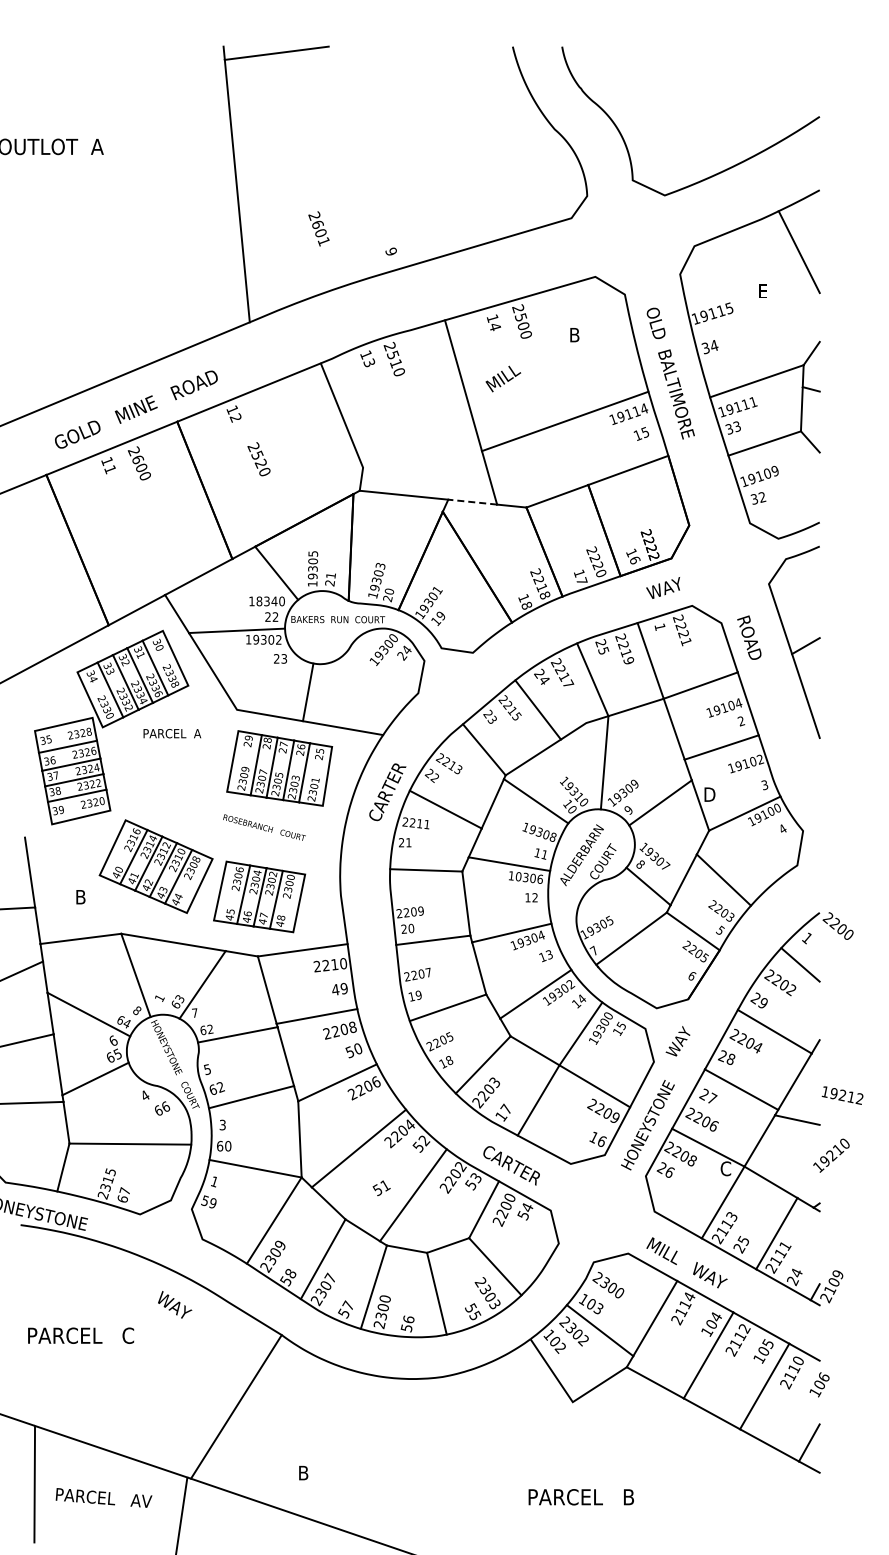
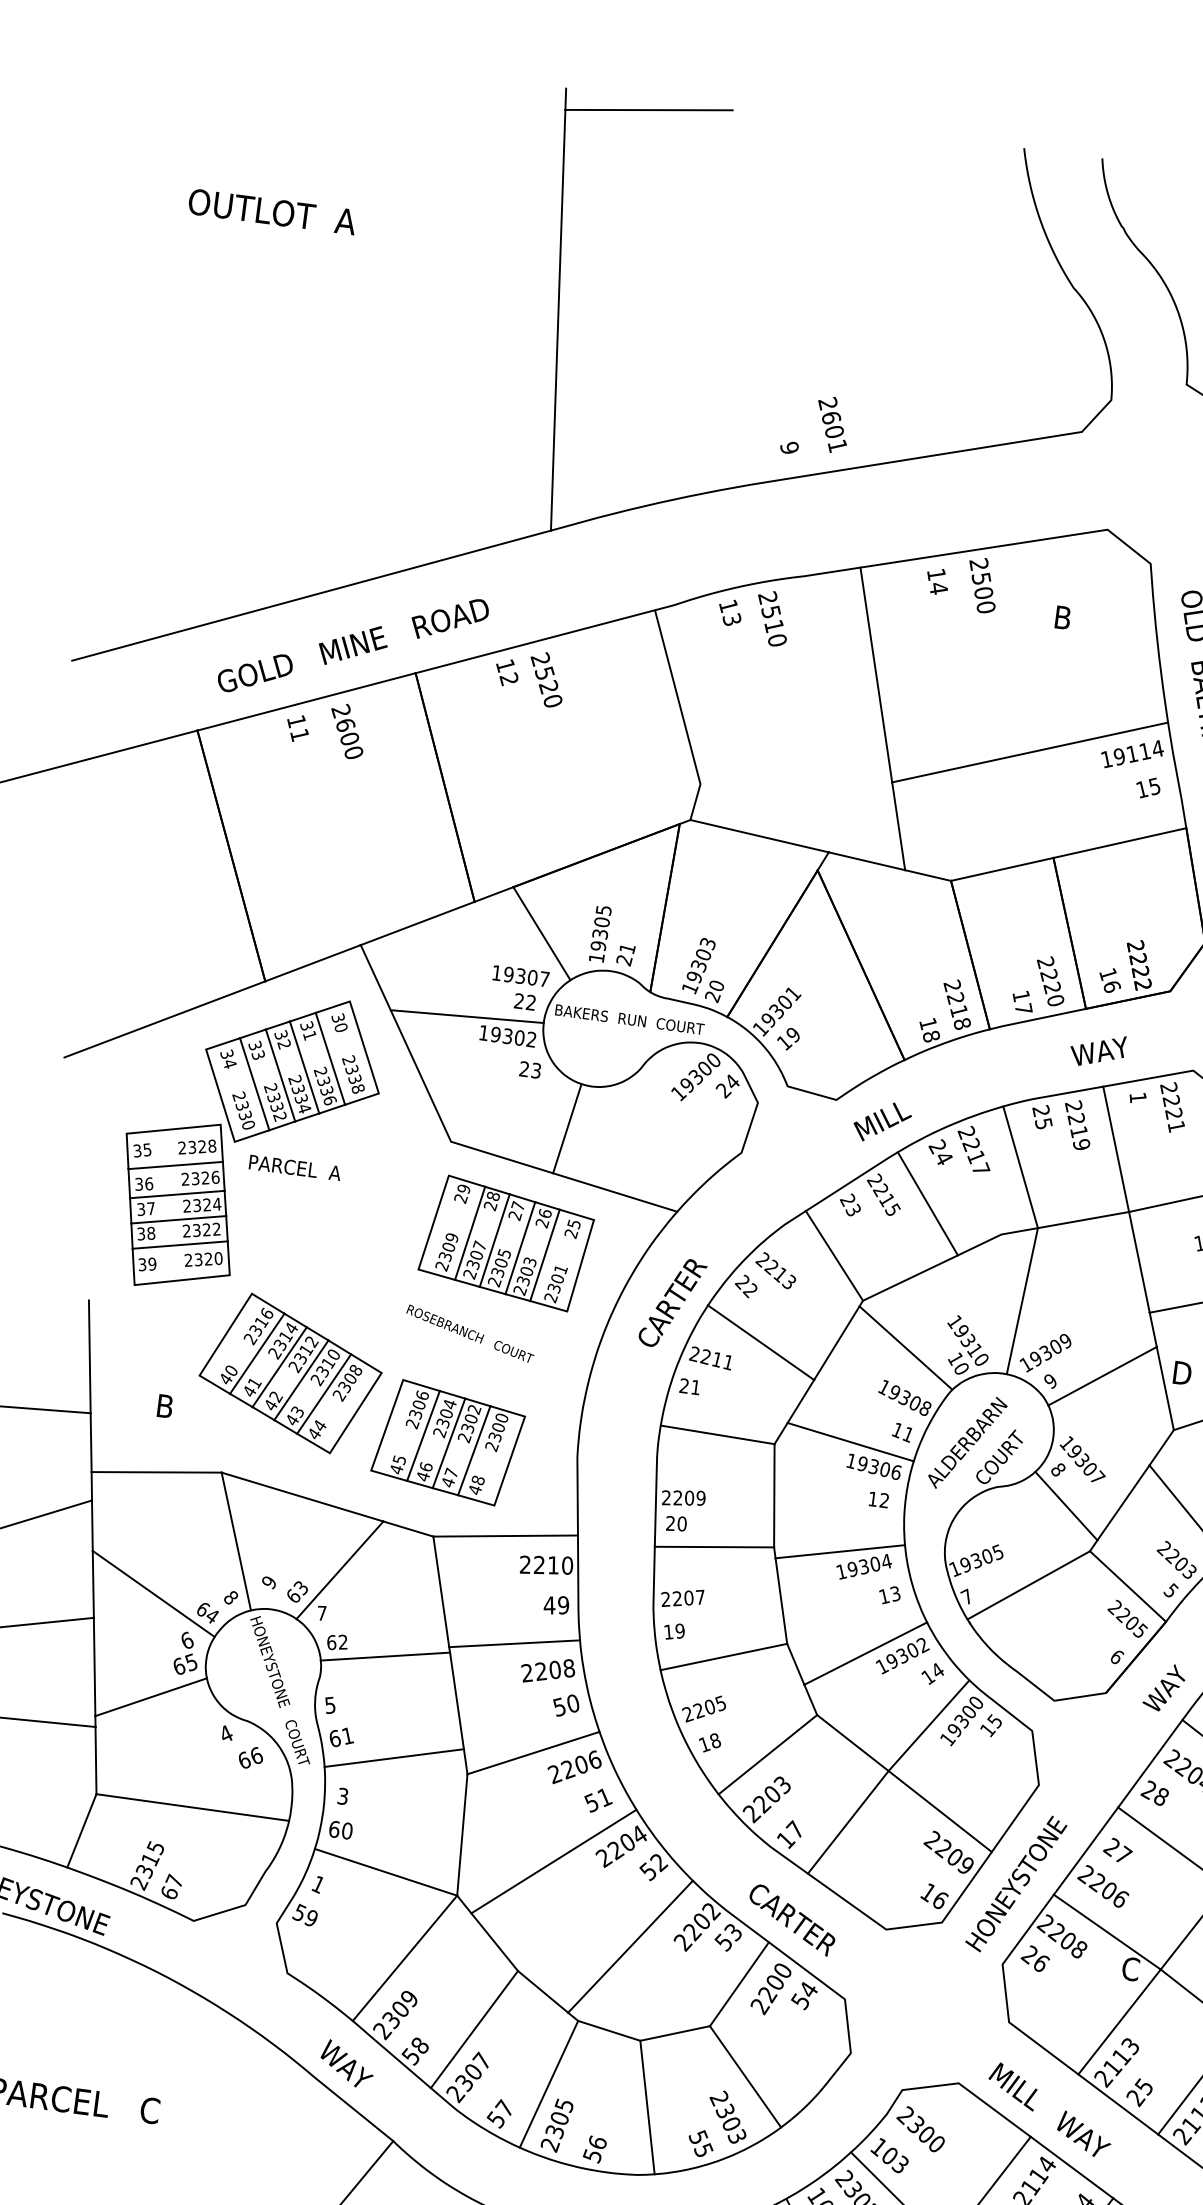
text: (318, 228) -> (831, 424), moved
text: (502, 378) -> (881, 1121), moved
text: (258, 459) -> (545, 679), moved
line: (472, 502) -> (866, 861), dashed -> solid
text: (662, 587) -> (1096, 1049), moved
text: (270, 601) -> (526, 977), 18340 -> 19307
text: (172, 733) -> (295, 1167), moved
text: (517, 876) -> (860, 1463), 10306 -> 19306
text: (159, 997) -> (269, 1581), 1 -> 9
text: (677, 1041) -> (1163, 1687), moved
text: (219, 1087) -> (345, 1736), 62 -> 61
text: (381, 1187) -> (598, 1799), moved
text: (384, 1299) -> (563, 2105), 2300 -> 2305
text: (175, 1304) -> (348, 2063), moved

